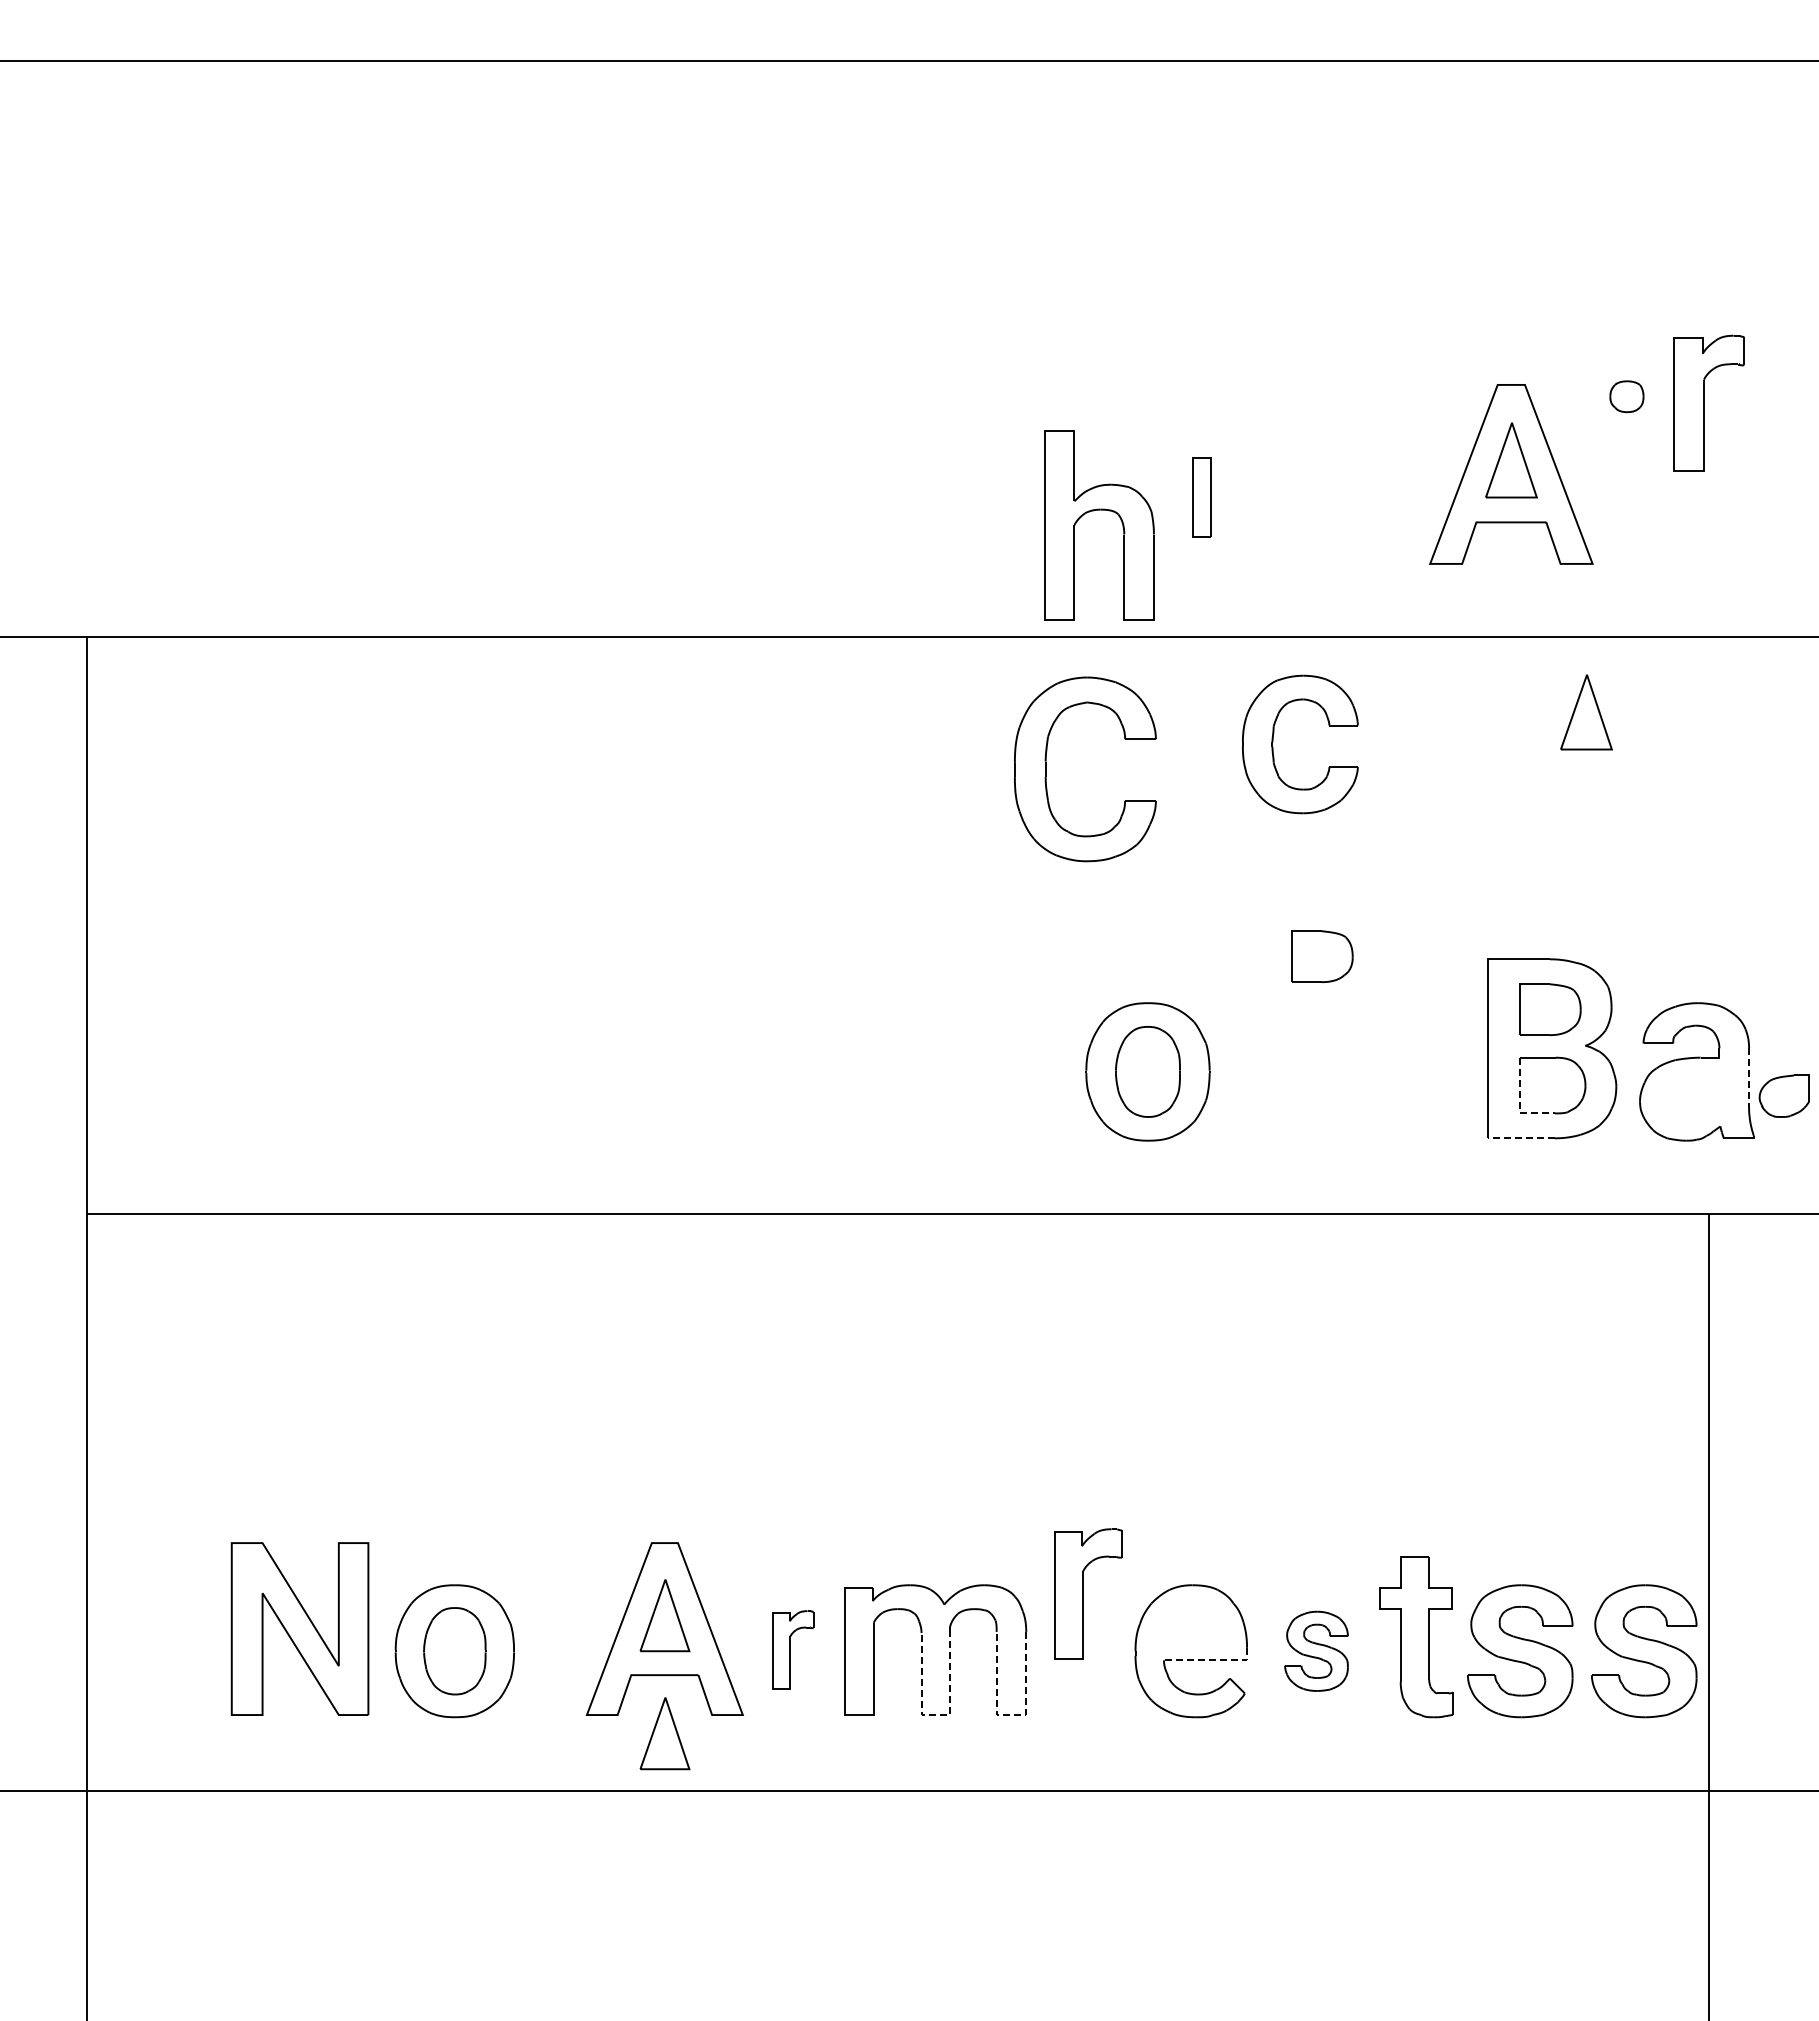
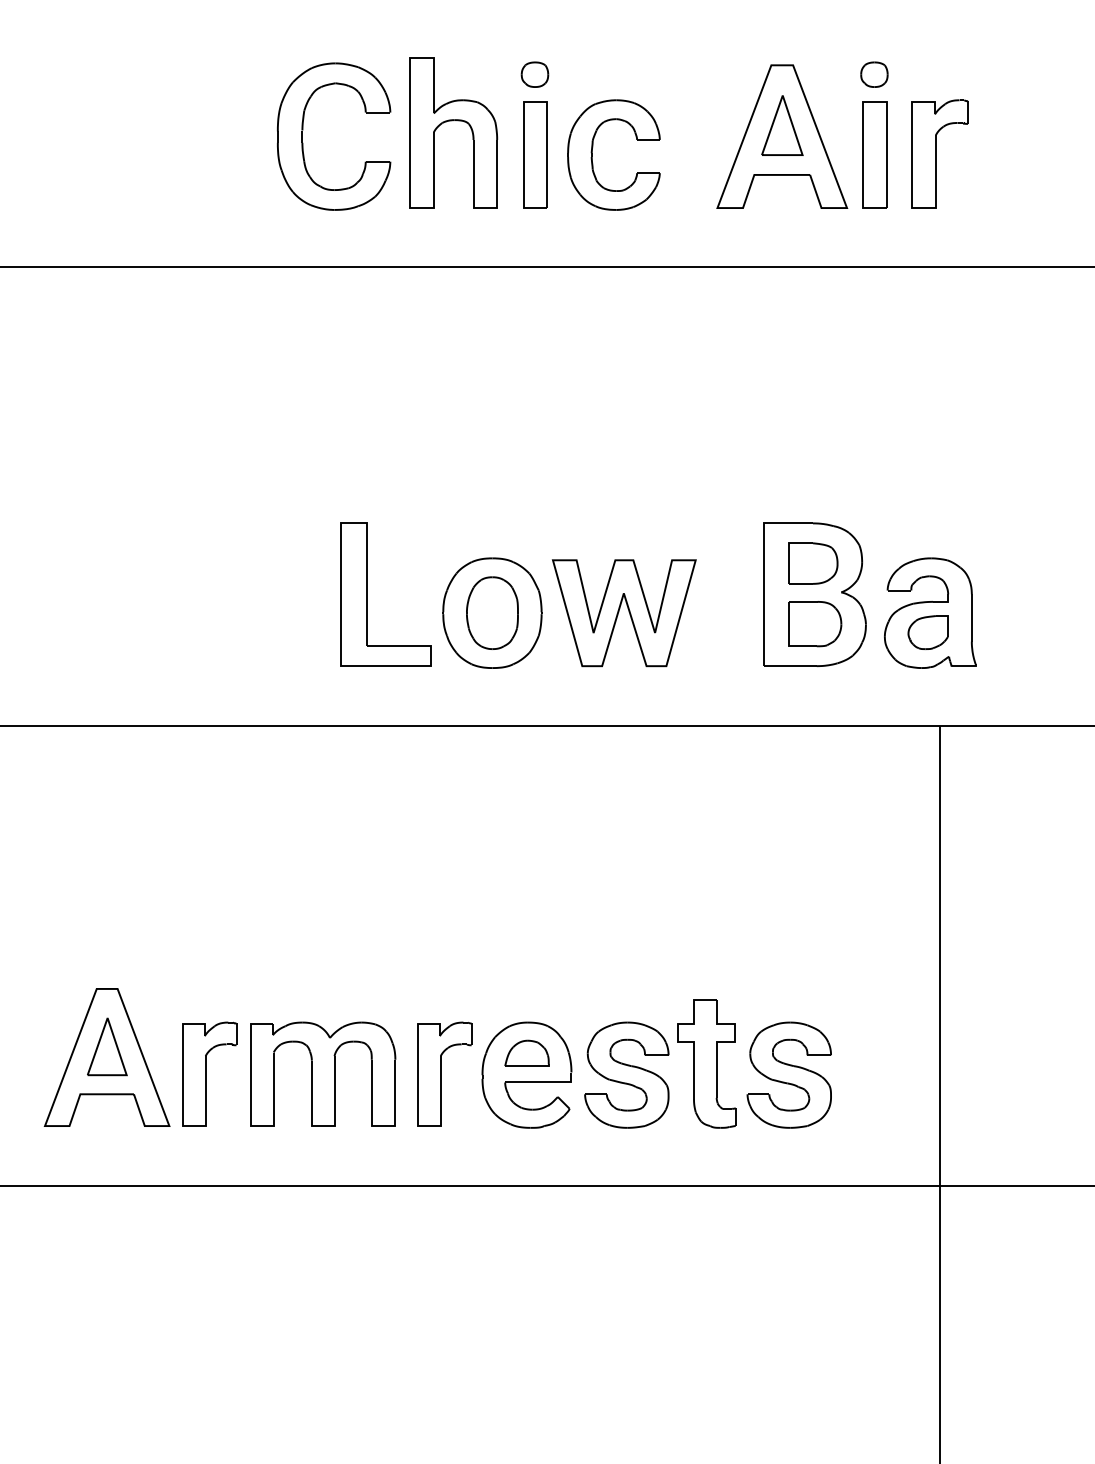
part: (1200, 396) -> (534, 74), added
part: (1708, 402) -> (939, 153), moved
part: (1201, 497) -> (535, 155), size x1.67
part: (1627, 497) -> (874, 155), added
part: (1099, 510) -> (453, 120), moved
part: (1586, 712) -> (842, 326), removed
part: (1273, 741) -> (592, 152), moved
part: (1046, 769) -> (303, 136), moved
part: (1322, 956) -> (631, 521), removed
part: (990, 1048) -> (366, 594), added
part: (1312, 1071) -> (623, 612), added
line: (1749, 1077) -> (972, 617), dashed -> solid
part: (1783, 1095) -> (927, 632), moved
line: (1520, 1103) -> (789, 638), dashed -> solid
line: (1520, 1138) -> (789, 666), dashed -> solid
part: (1088, 1593) -> (445, 1073), moved
part: (1191, 1623) -> (527, 1053), added
part: (793, 1649) -> (209, 1073), size x1.67
part: (1316, 1651) -> (626, 1075), size x1.67
part: (1644, 1651) -> (888, 1075), removed
line: (1212, 1660) -> (543, 1082), dashed -> solid
line: (937, 1715) -> (324, 1126), dashed -> solid
line: (1011, 1715) -> (383, 1126), dashed -> solid
part: (664, 1733) -> (106, 1140), removed

